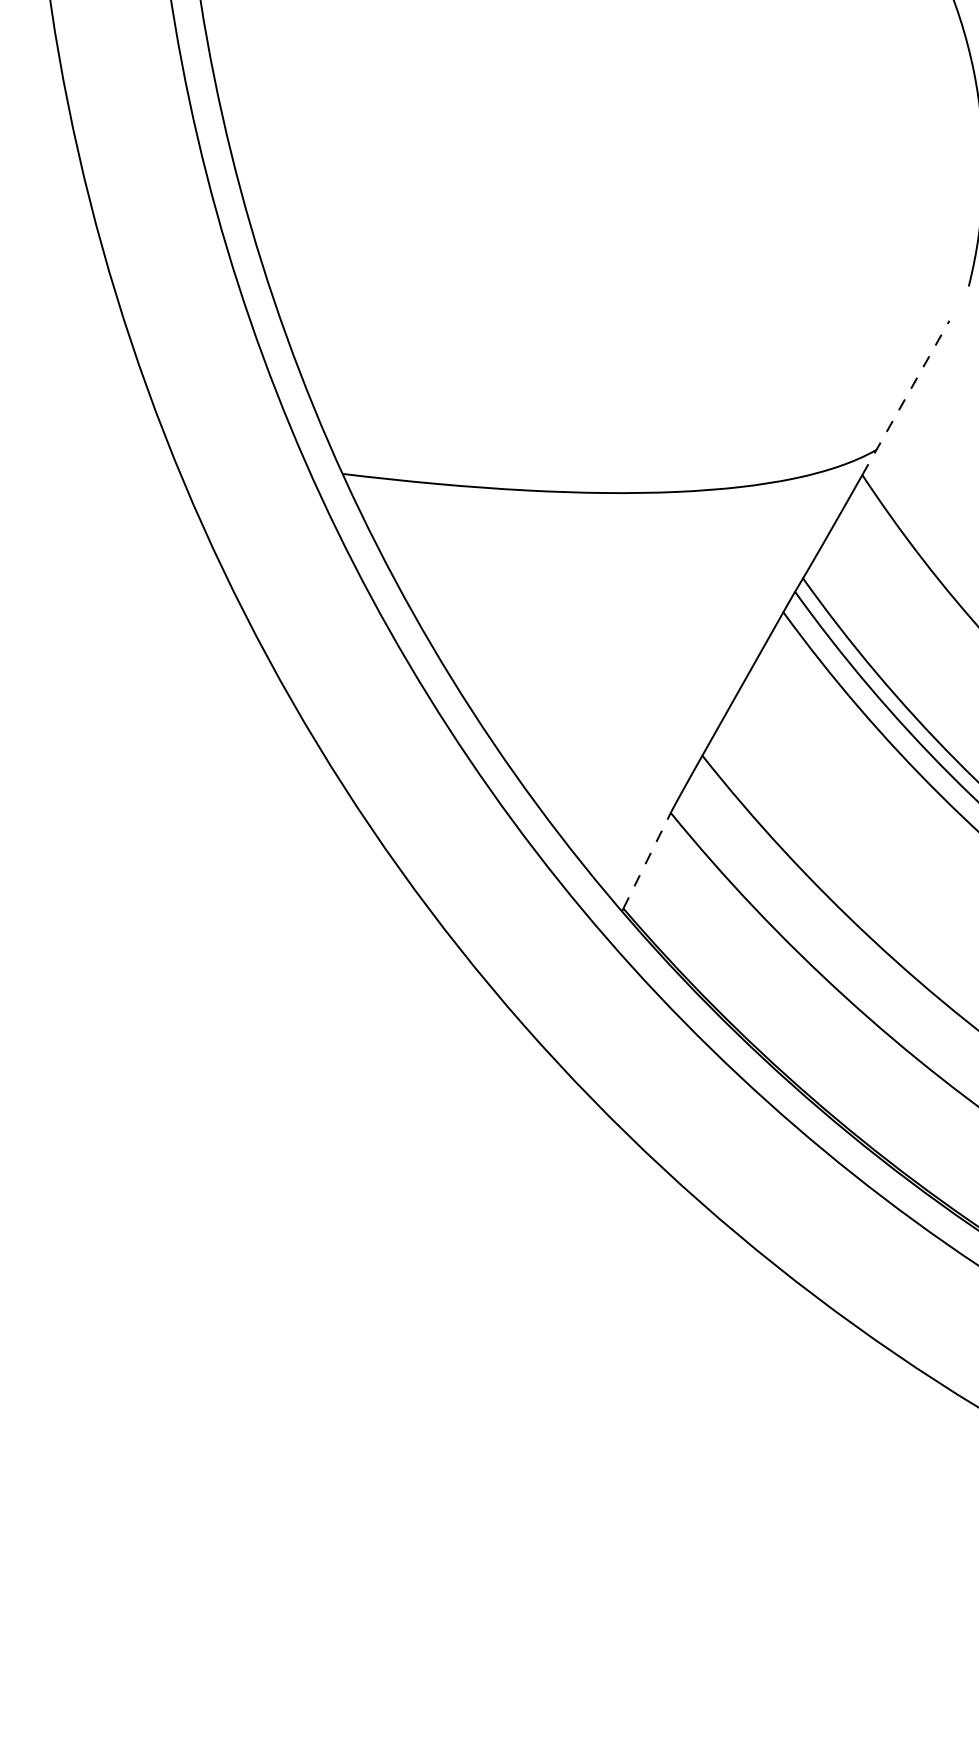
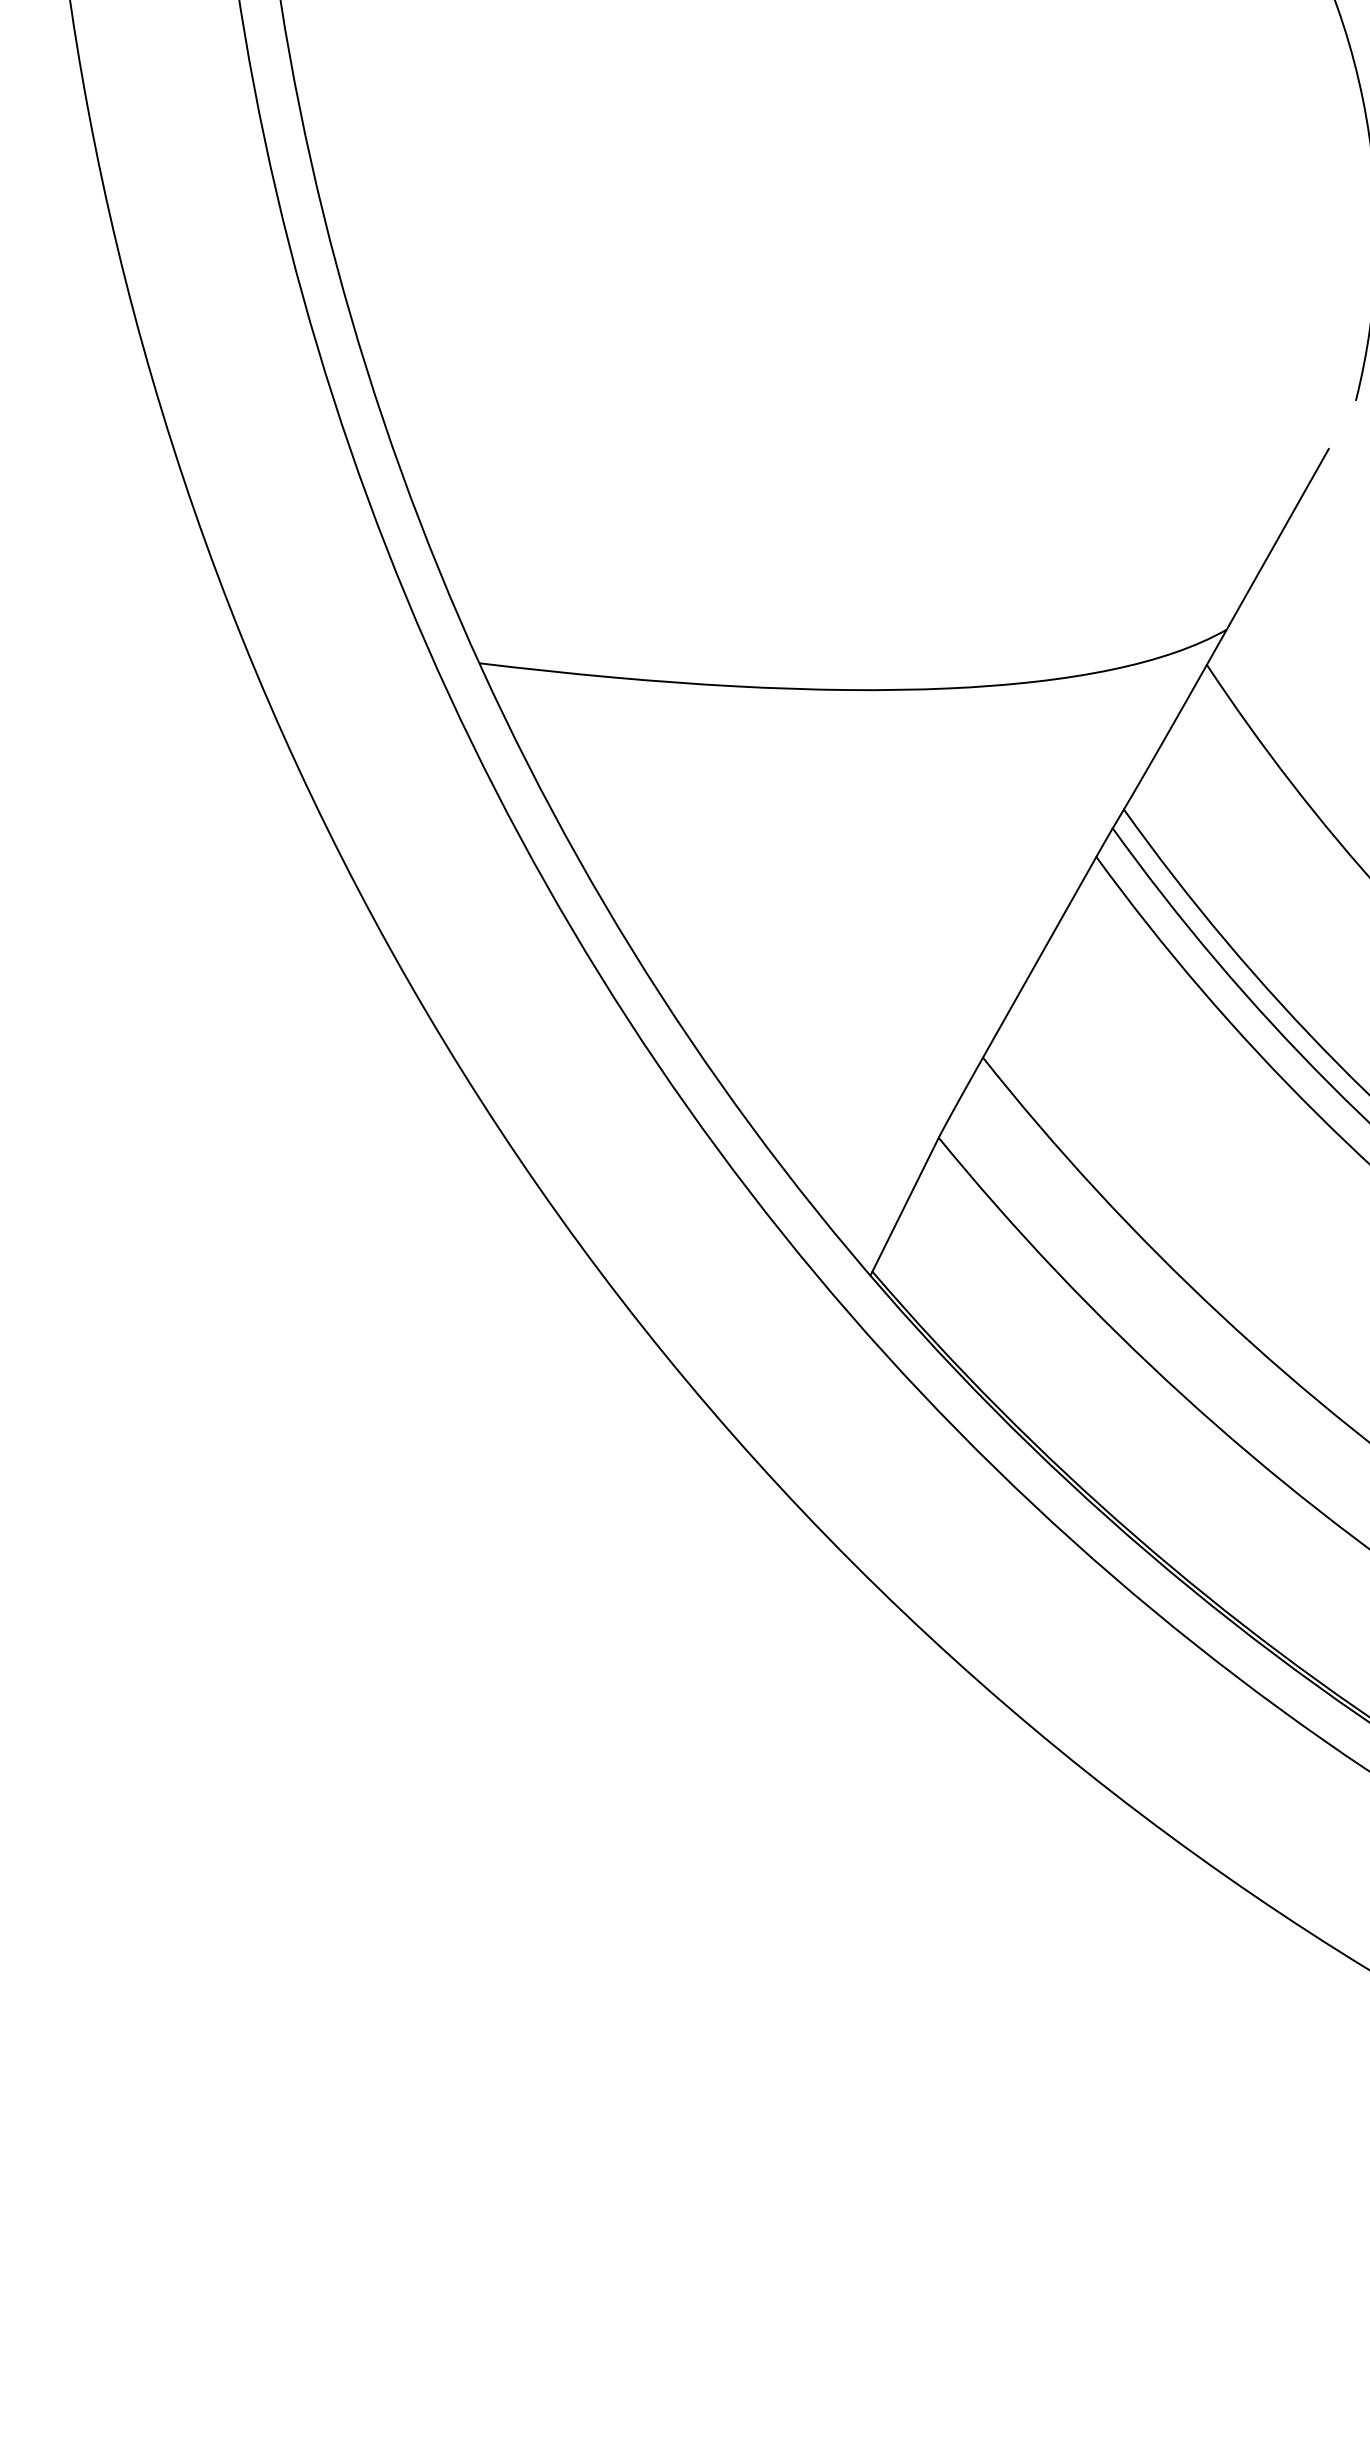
line: (905, 397) -> (1267, 556), dashed -> solid
line: (647, 860) -> (905, 1204), dashed -> solid

